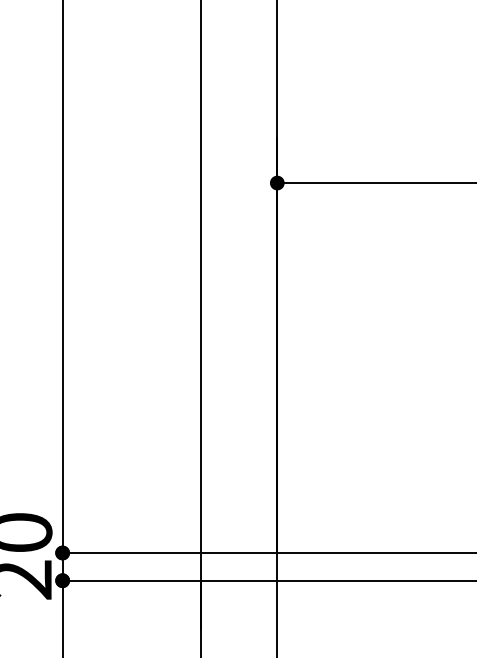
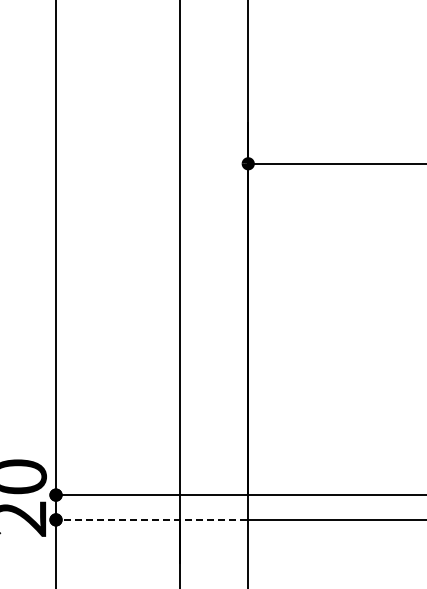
line: (168, 580) -> (150, 519), solid -> dashed

